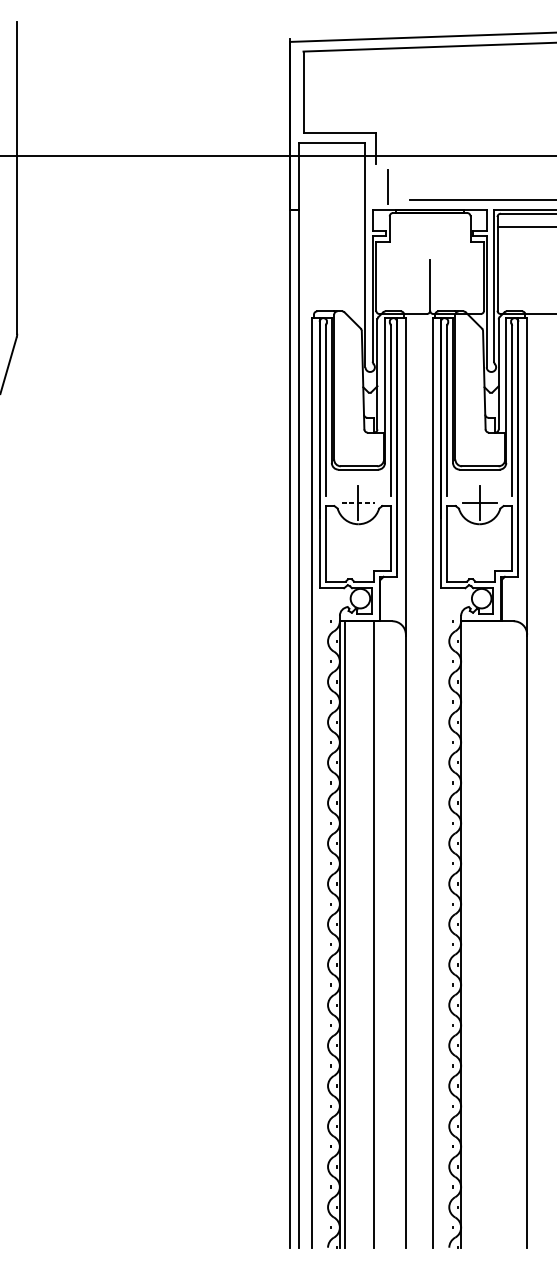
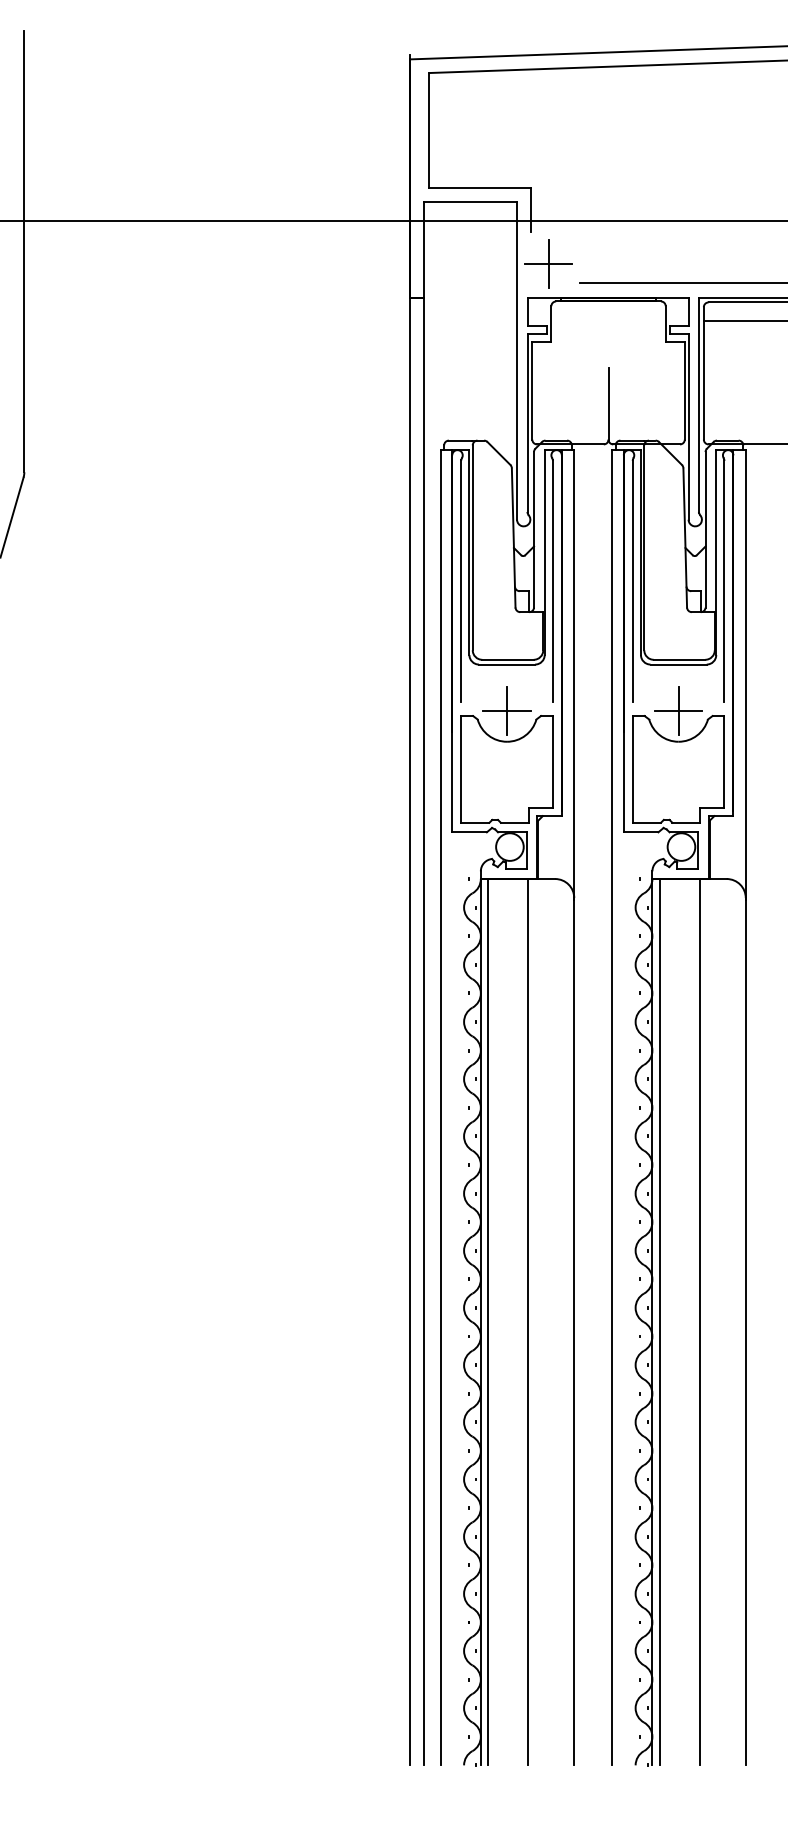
line: (387, 186) -> (548, 264), added
line: (358, 502) -> (507, 711), dashed -> solid
line: (466, 934) -> (660, 1322), added
line: (495, 934) -> (700, 1322), added

